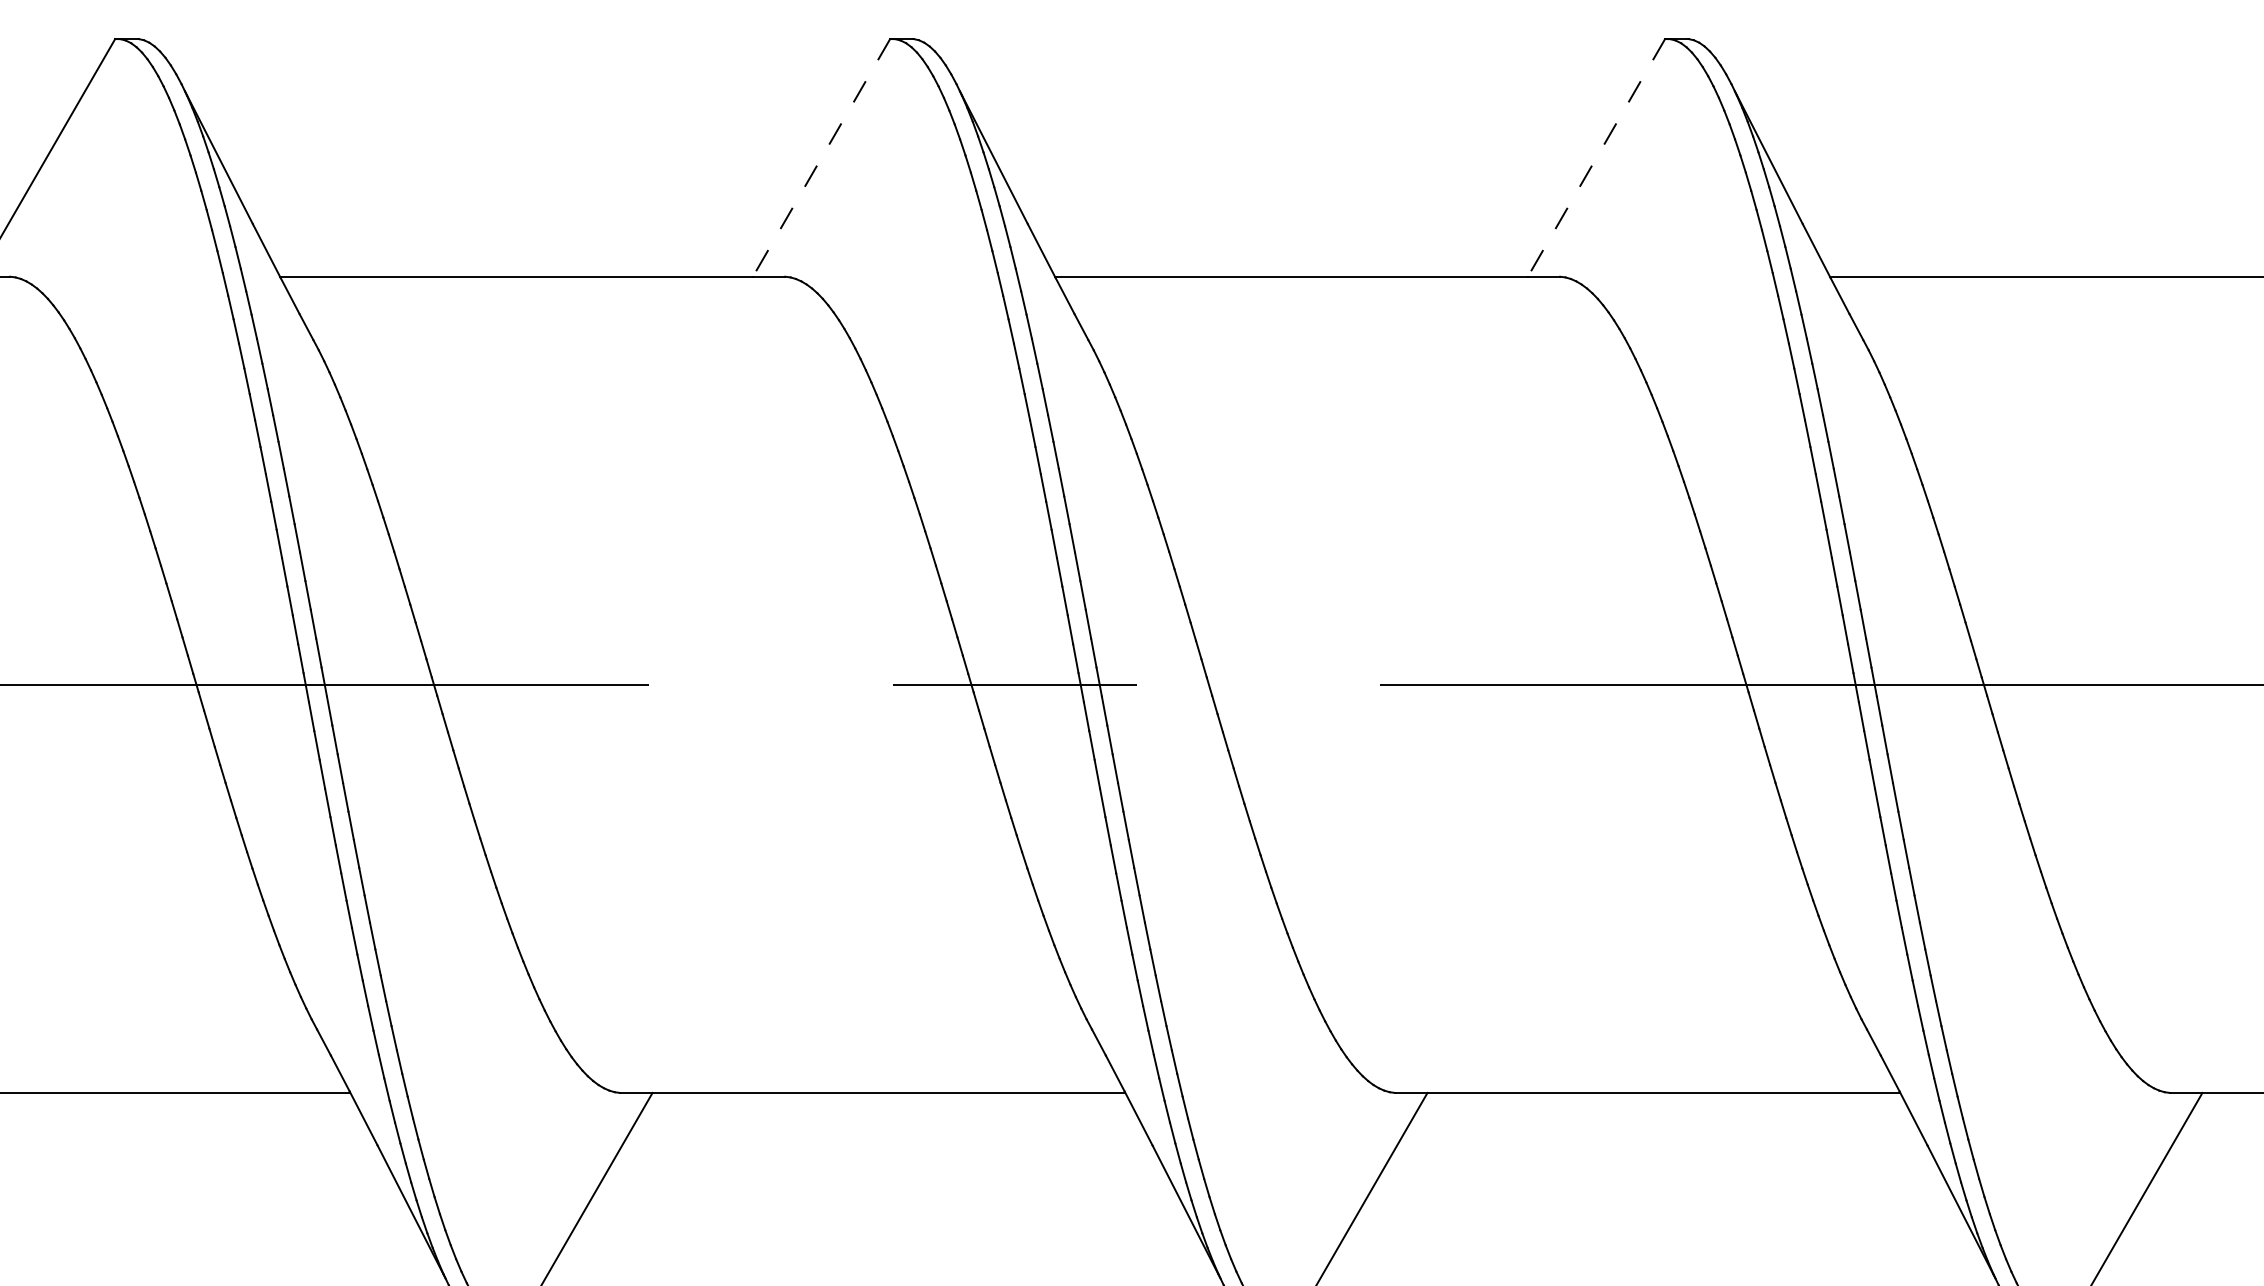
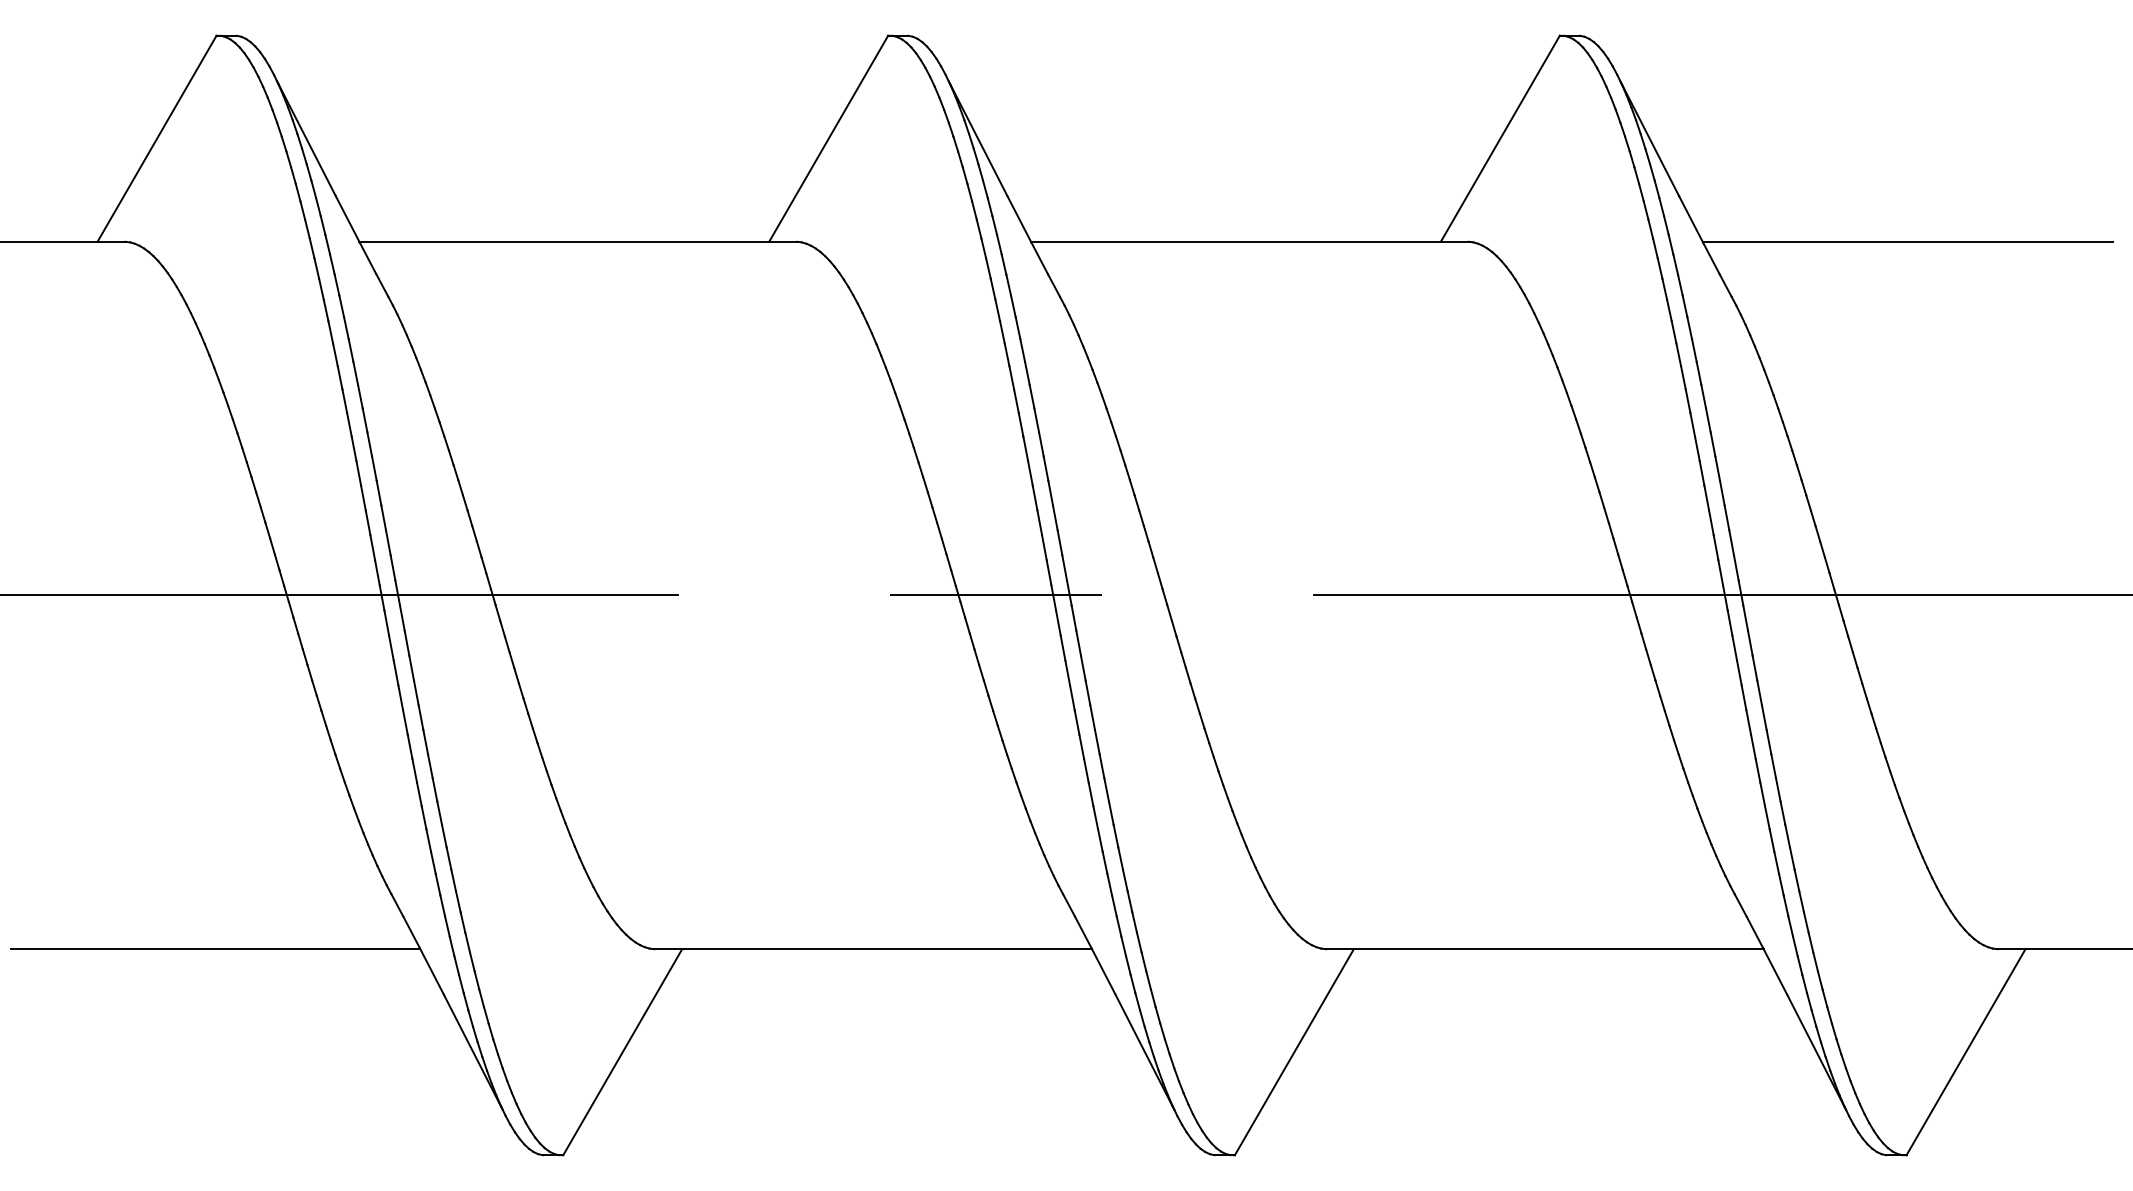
line: (821, 157) -> (828, 138), dashed -> solid
line: (1596, 157) -> (1500, 138), dashed -> solid

